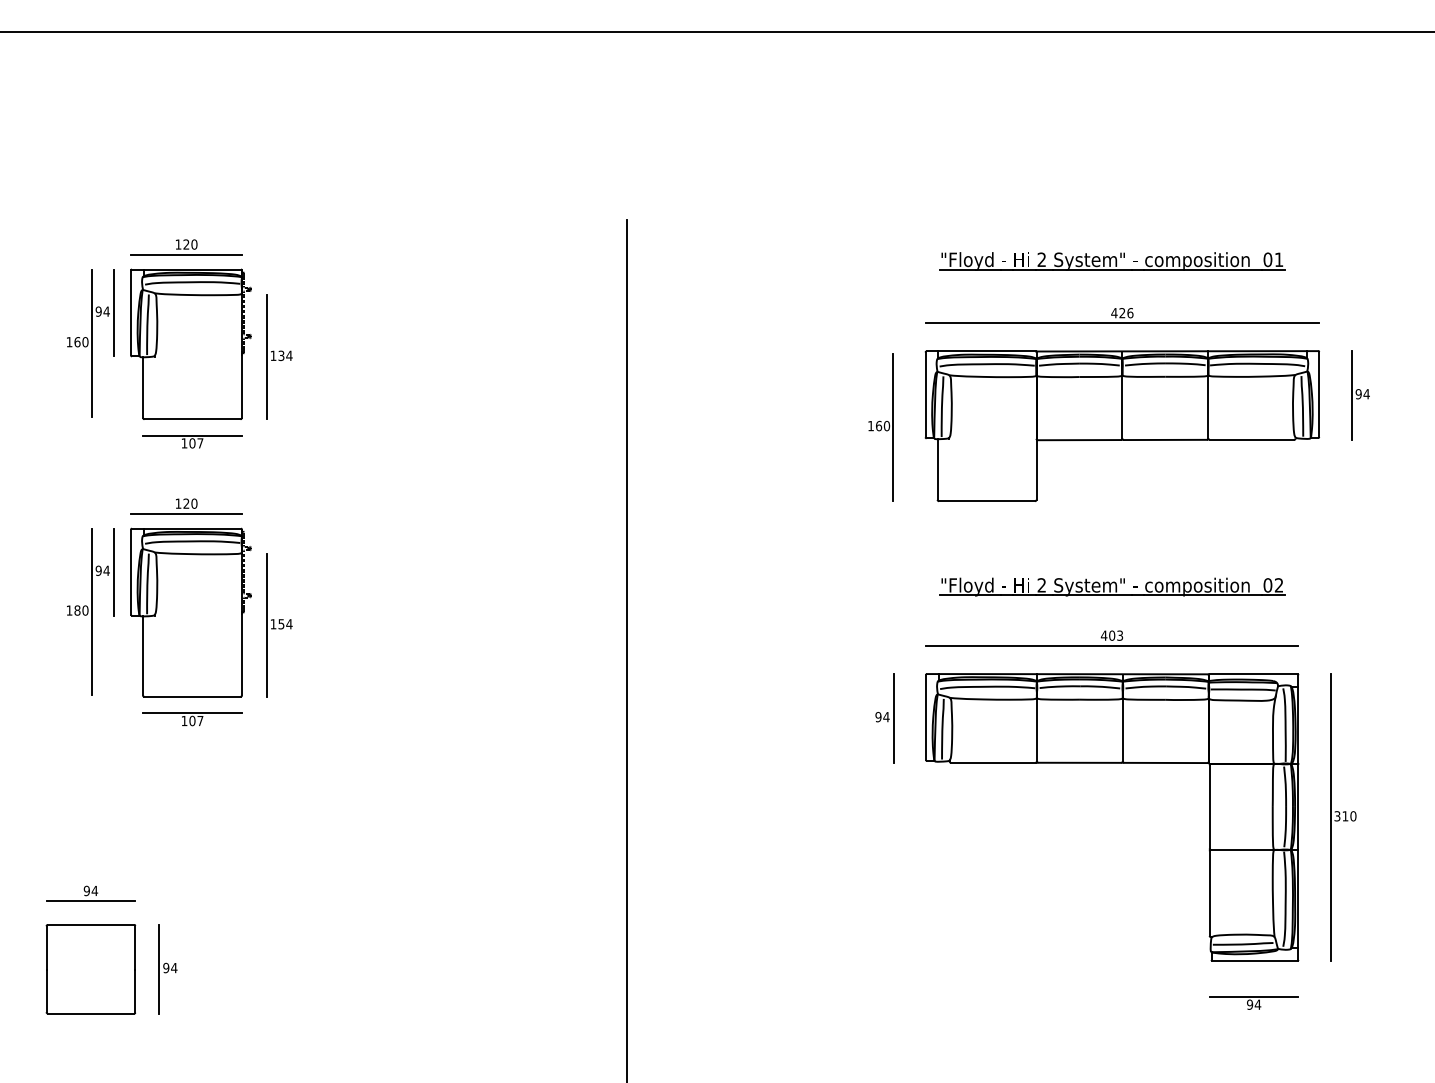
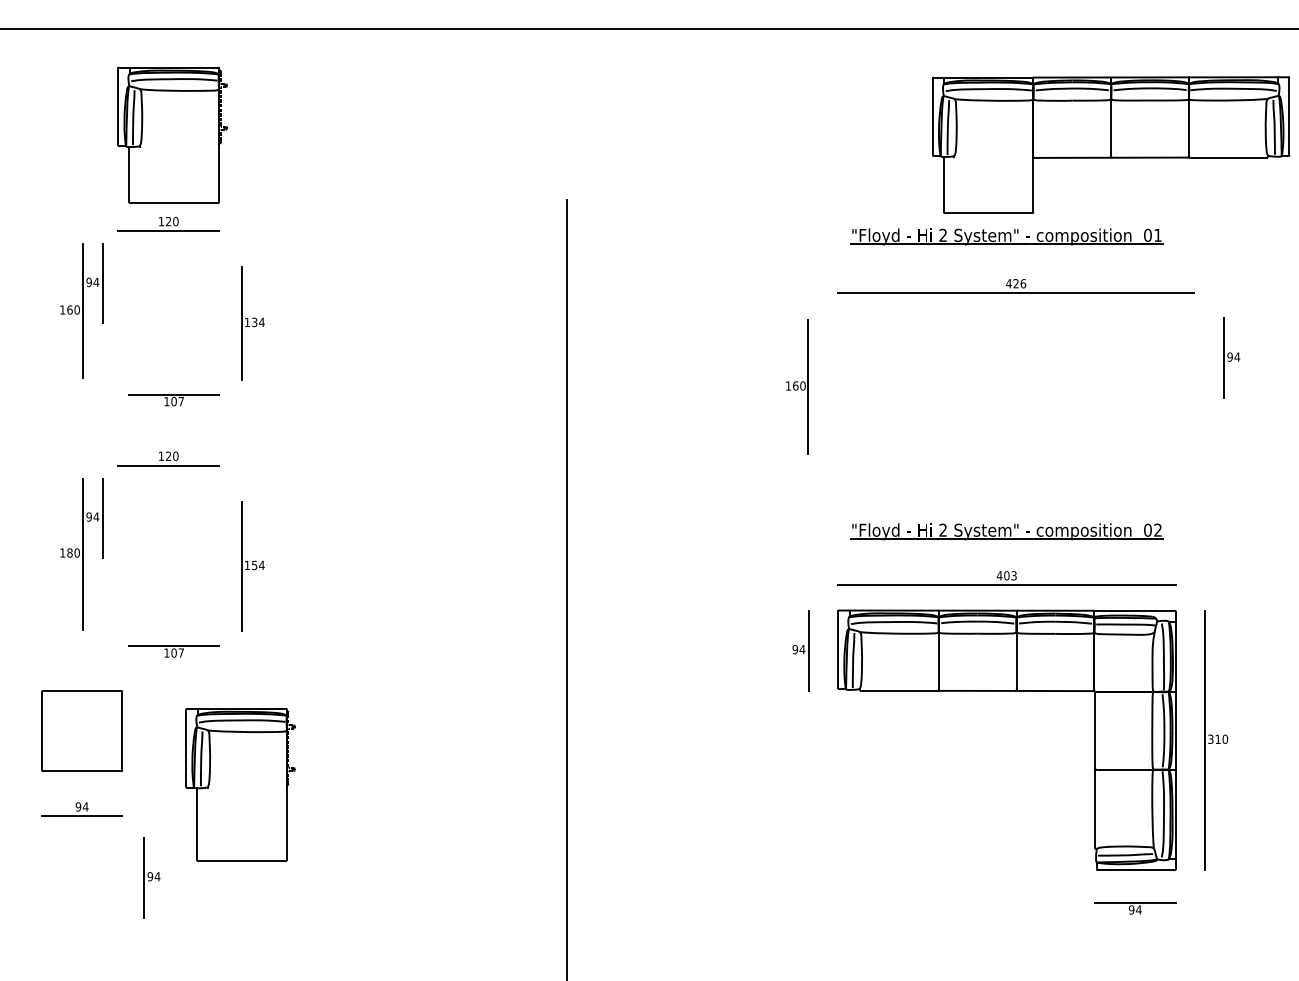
part: (190, 343) -> (172, 134), moved
part: (1121, 425) -> (1110, 144), moved
part: (190, 612) -> (240, 784), moved
part: (90, 969) -> (81, 731), moved

